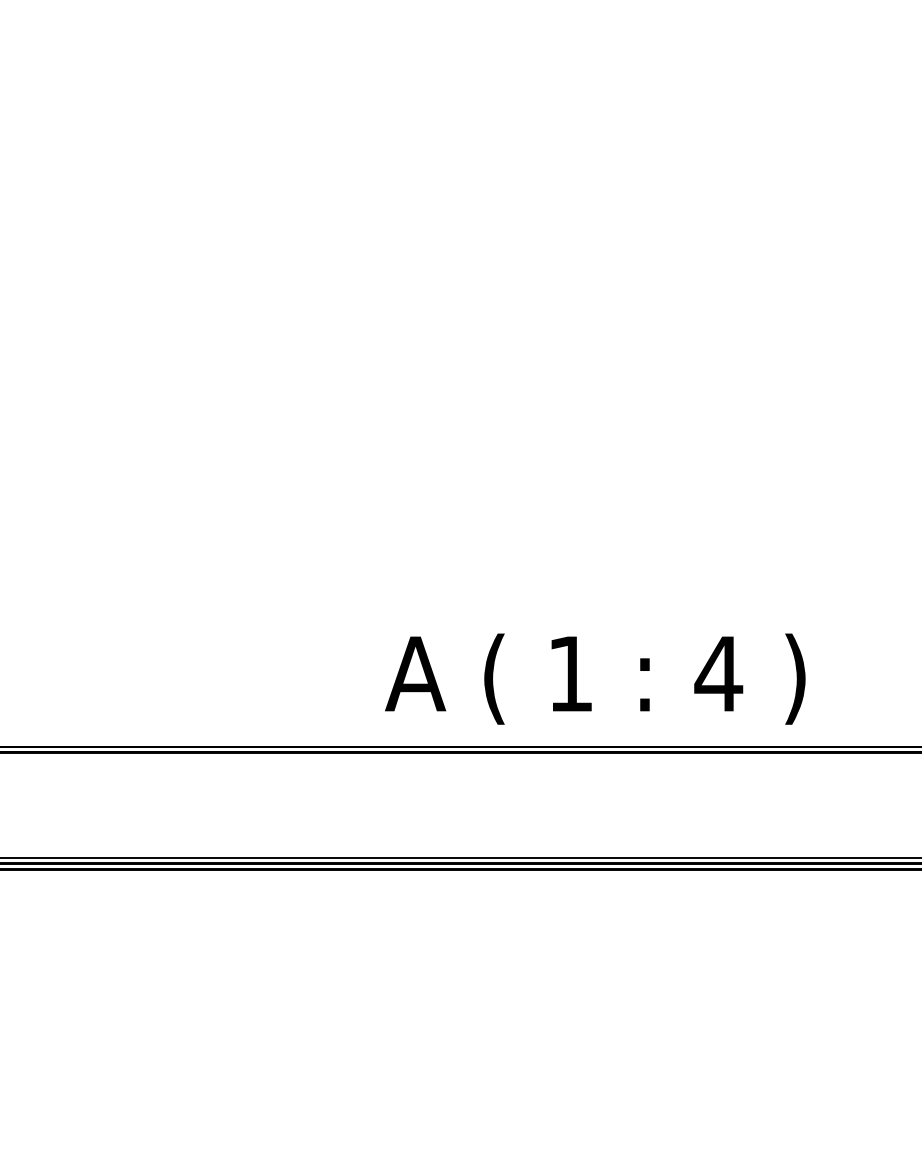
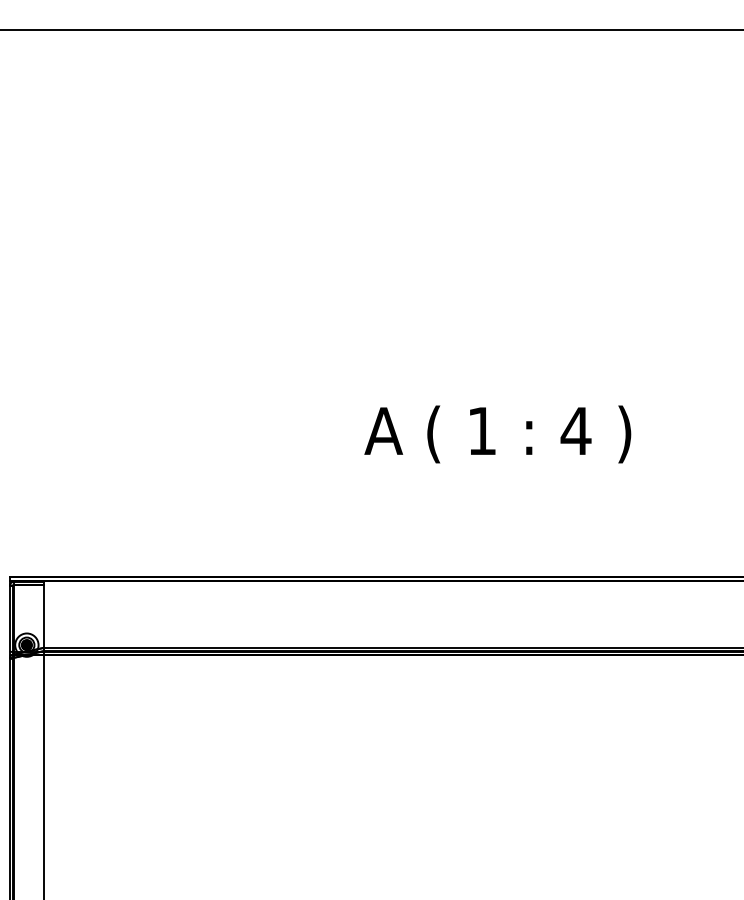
text: (594, 679) -> (497, 434), moved

